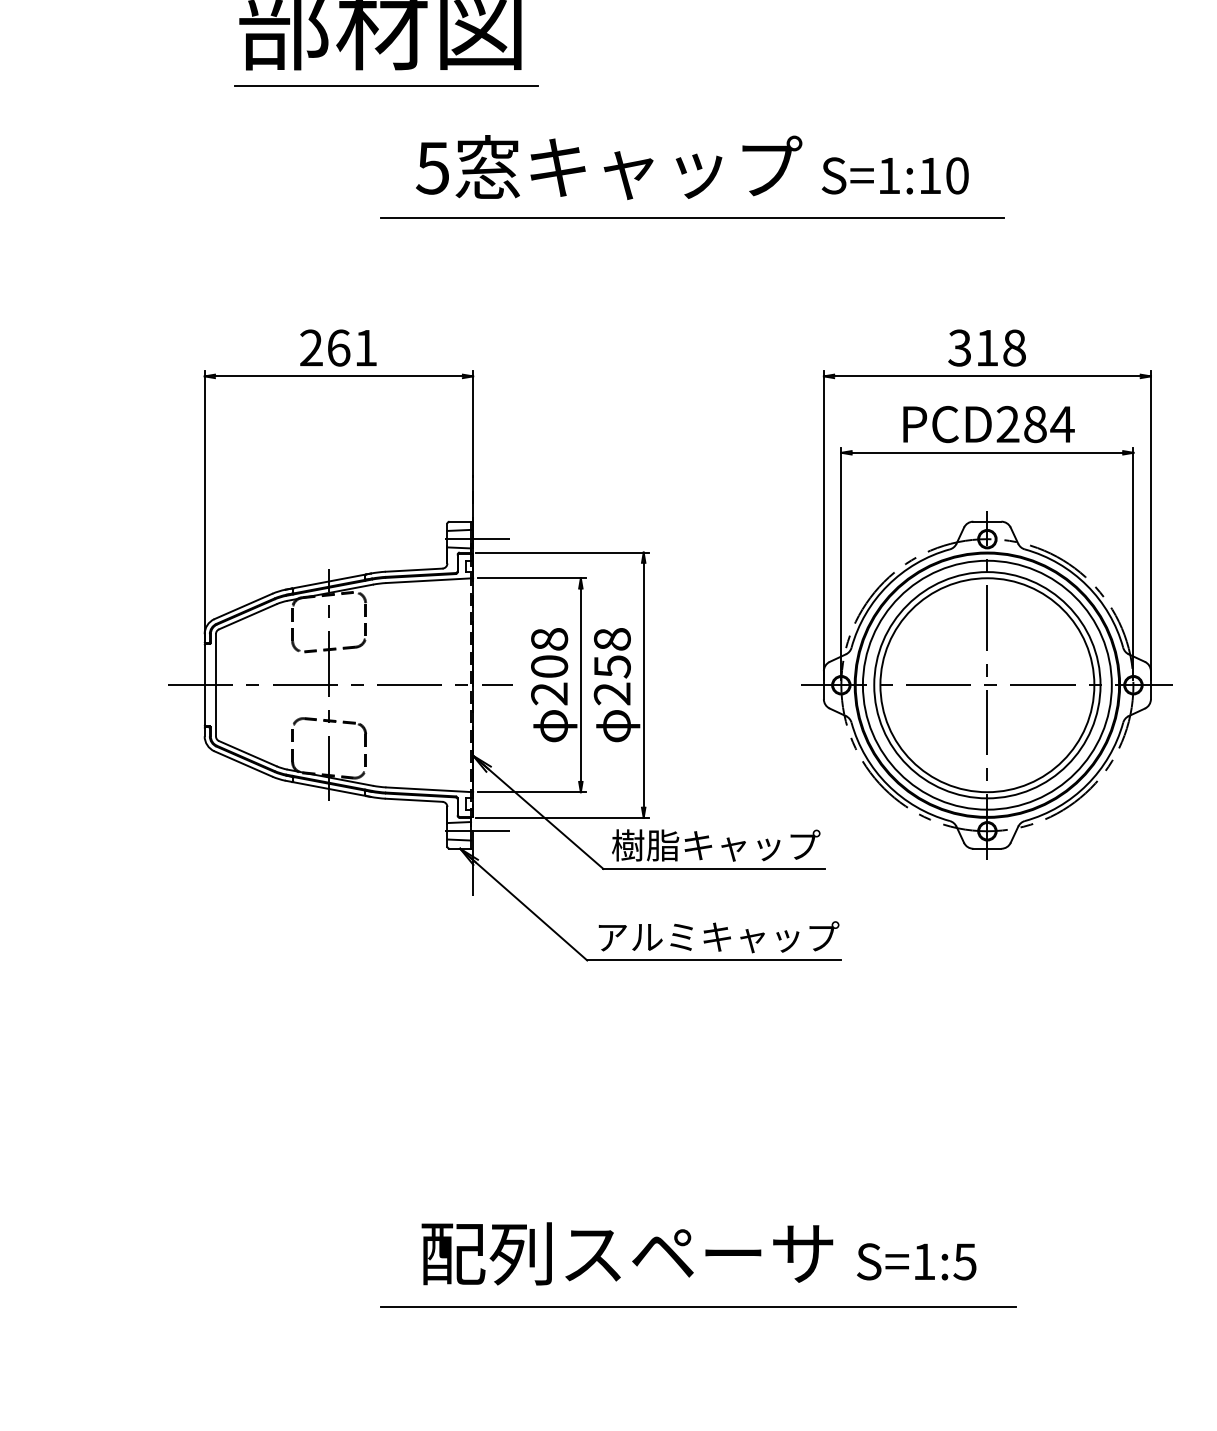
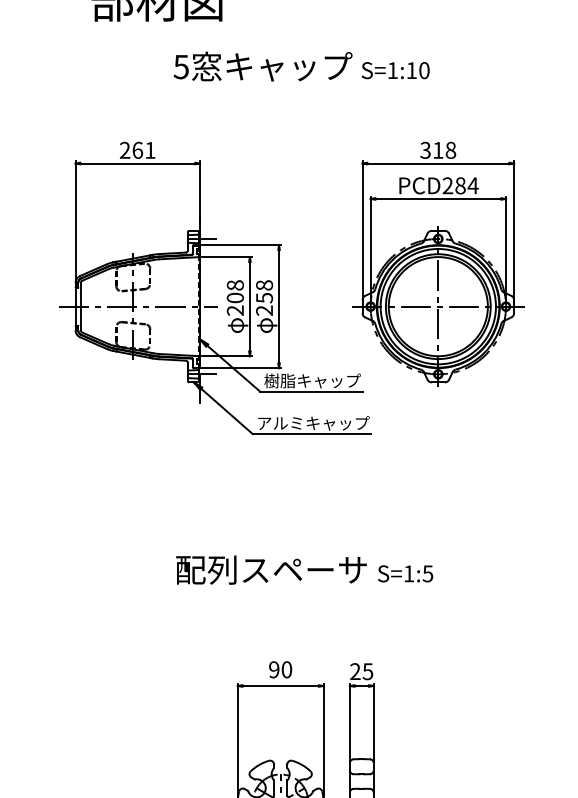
line: (385, 84) -> (159, 28), removed
line: (692, 216) -> (301, 89), removed
line: (698, 1306) -> (304, 594), removed

